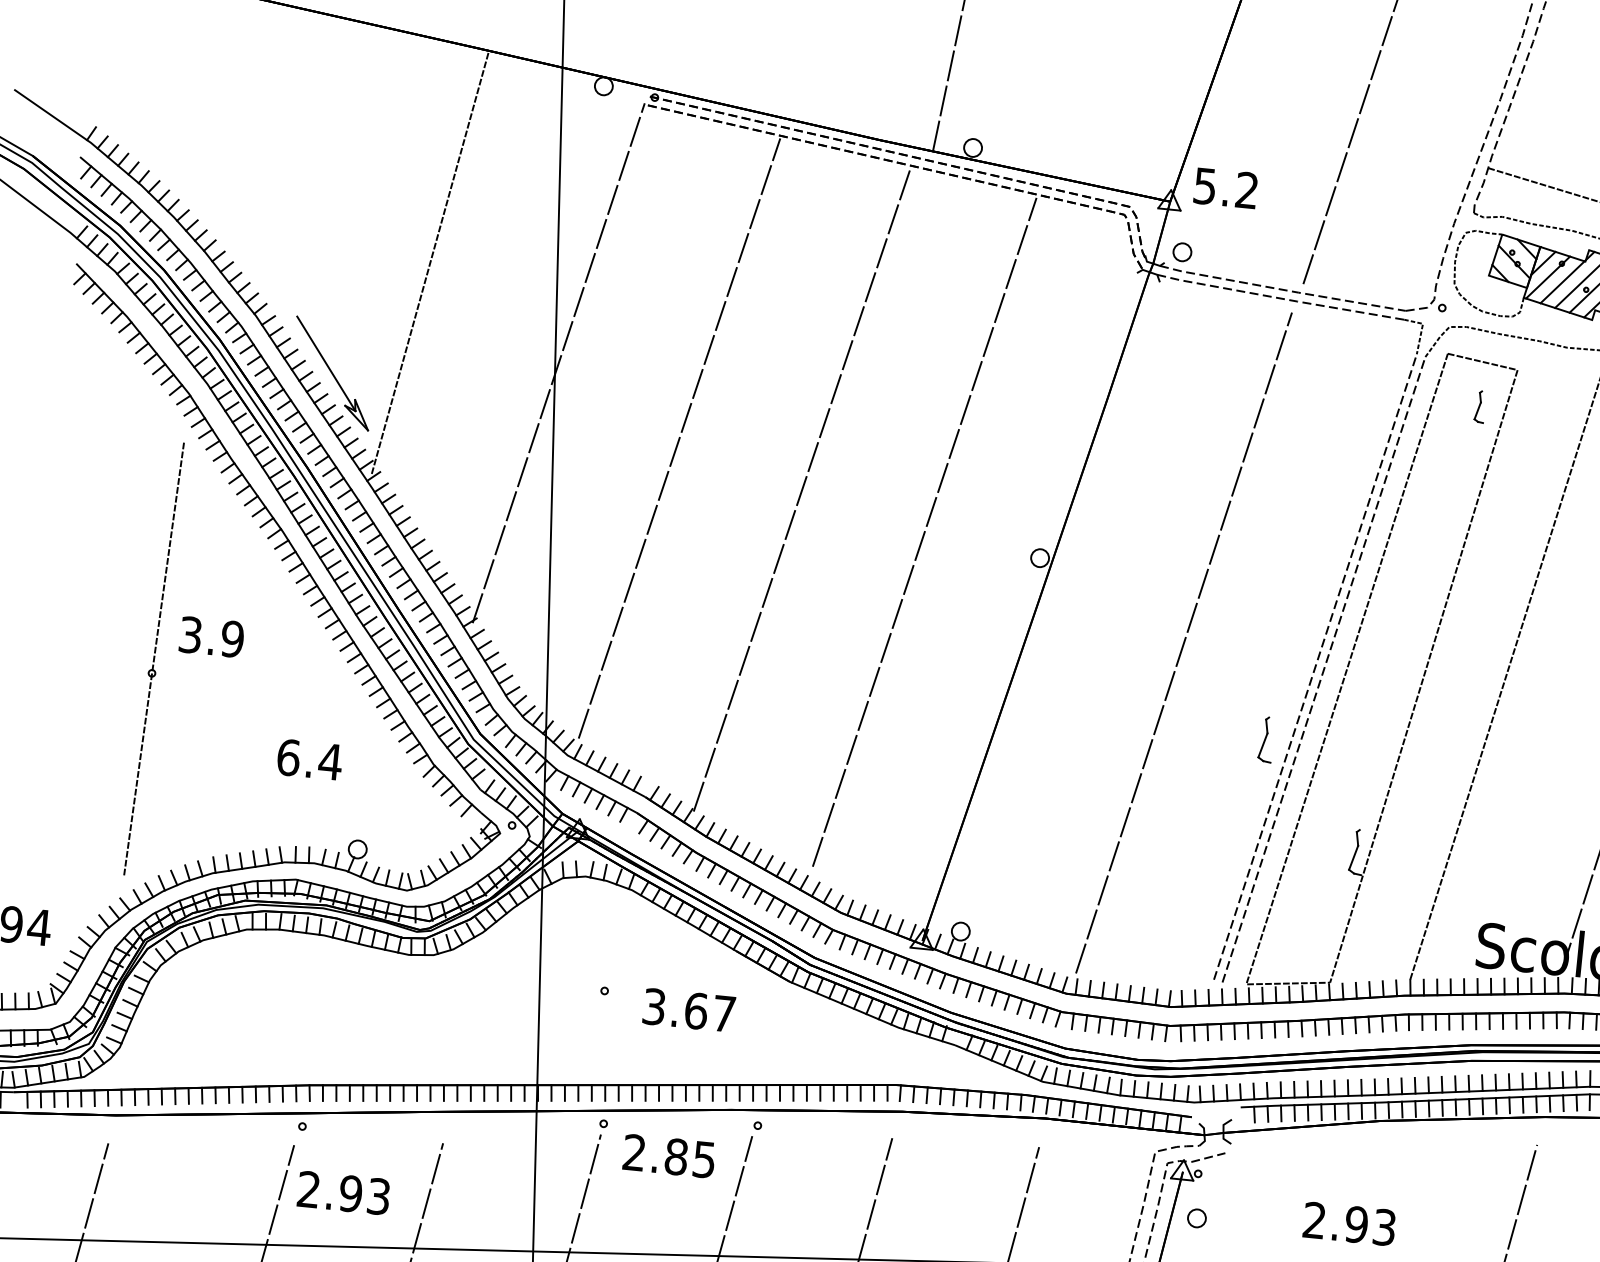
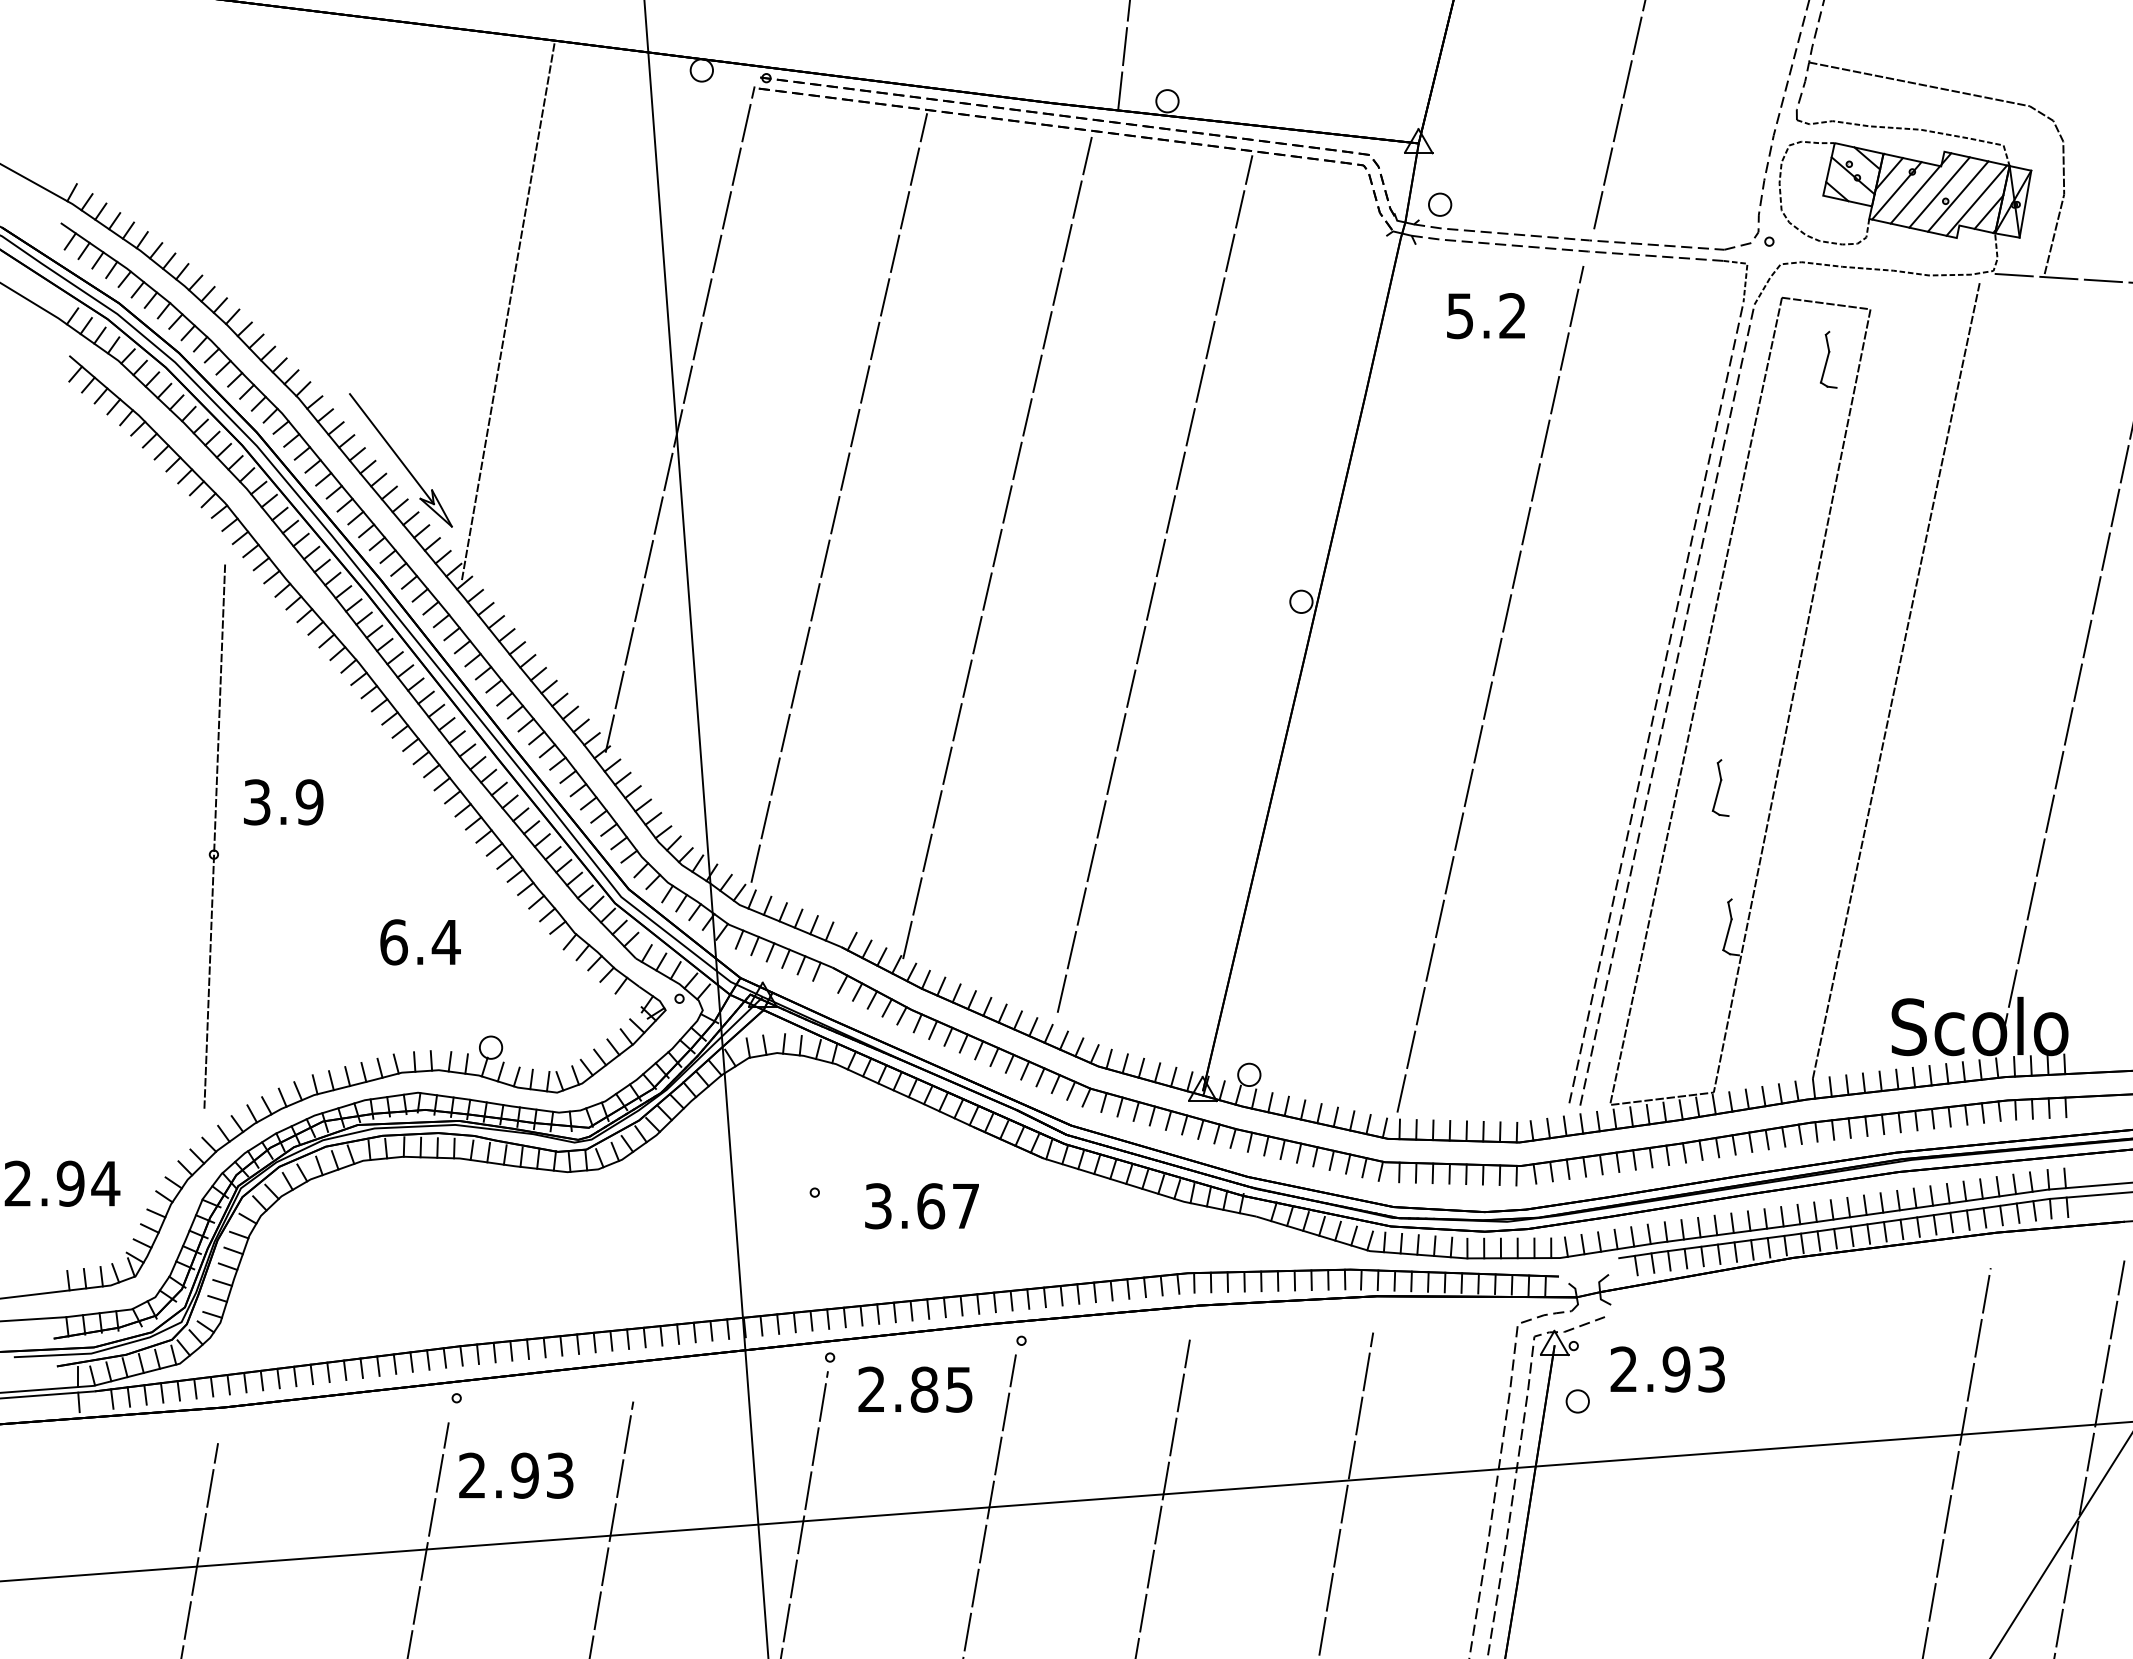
text: (1225, 188) -> (1485, 316), moved
part: (1480, 406) -> (1828, 359), size x1.43
part: (1266, 739) -> (1720, 787), moved
text: (1349, 1223) -> (1667, 1369), moved

